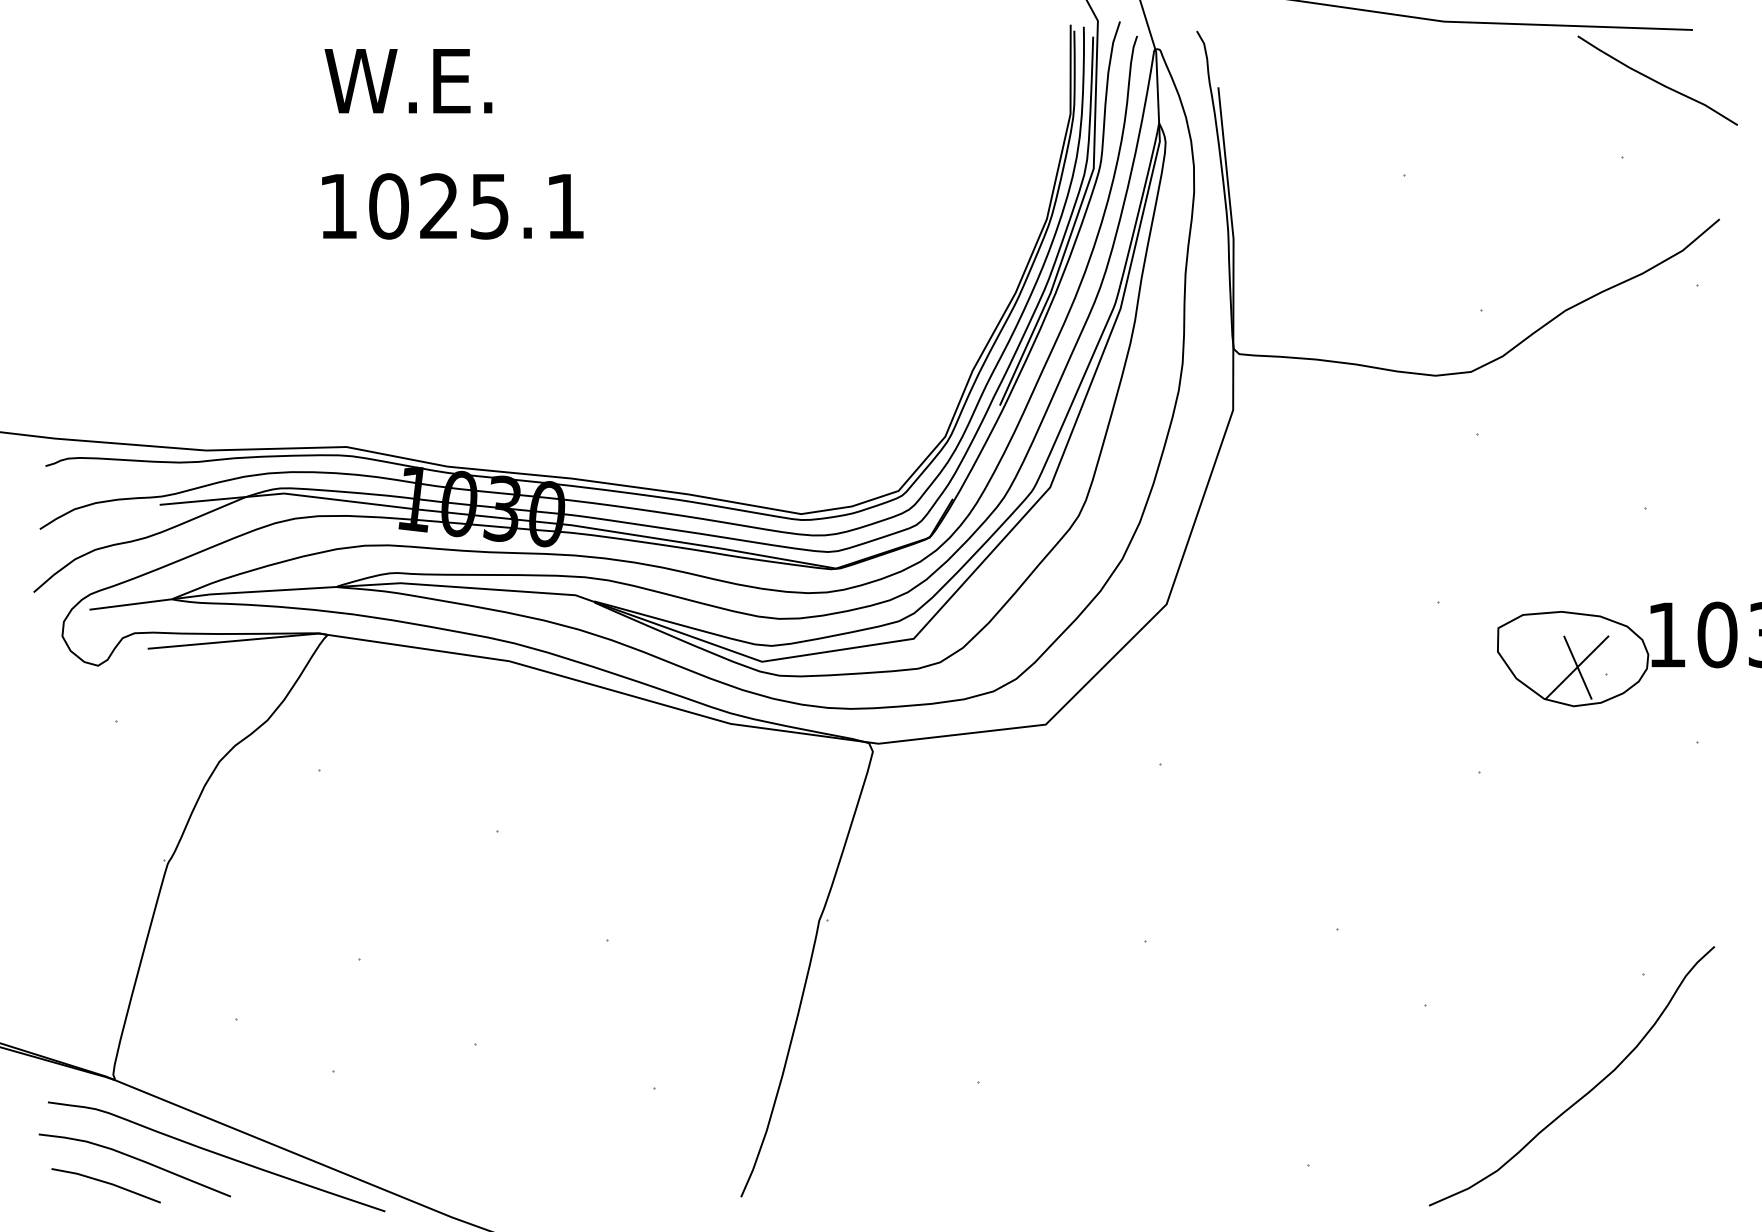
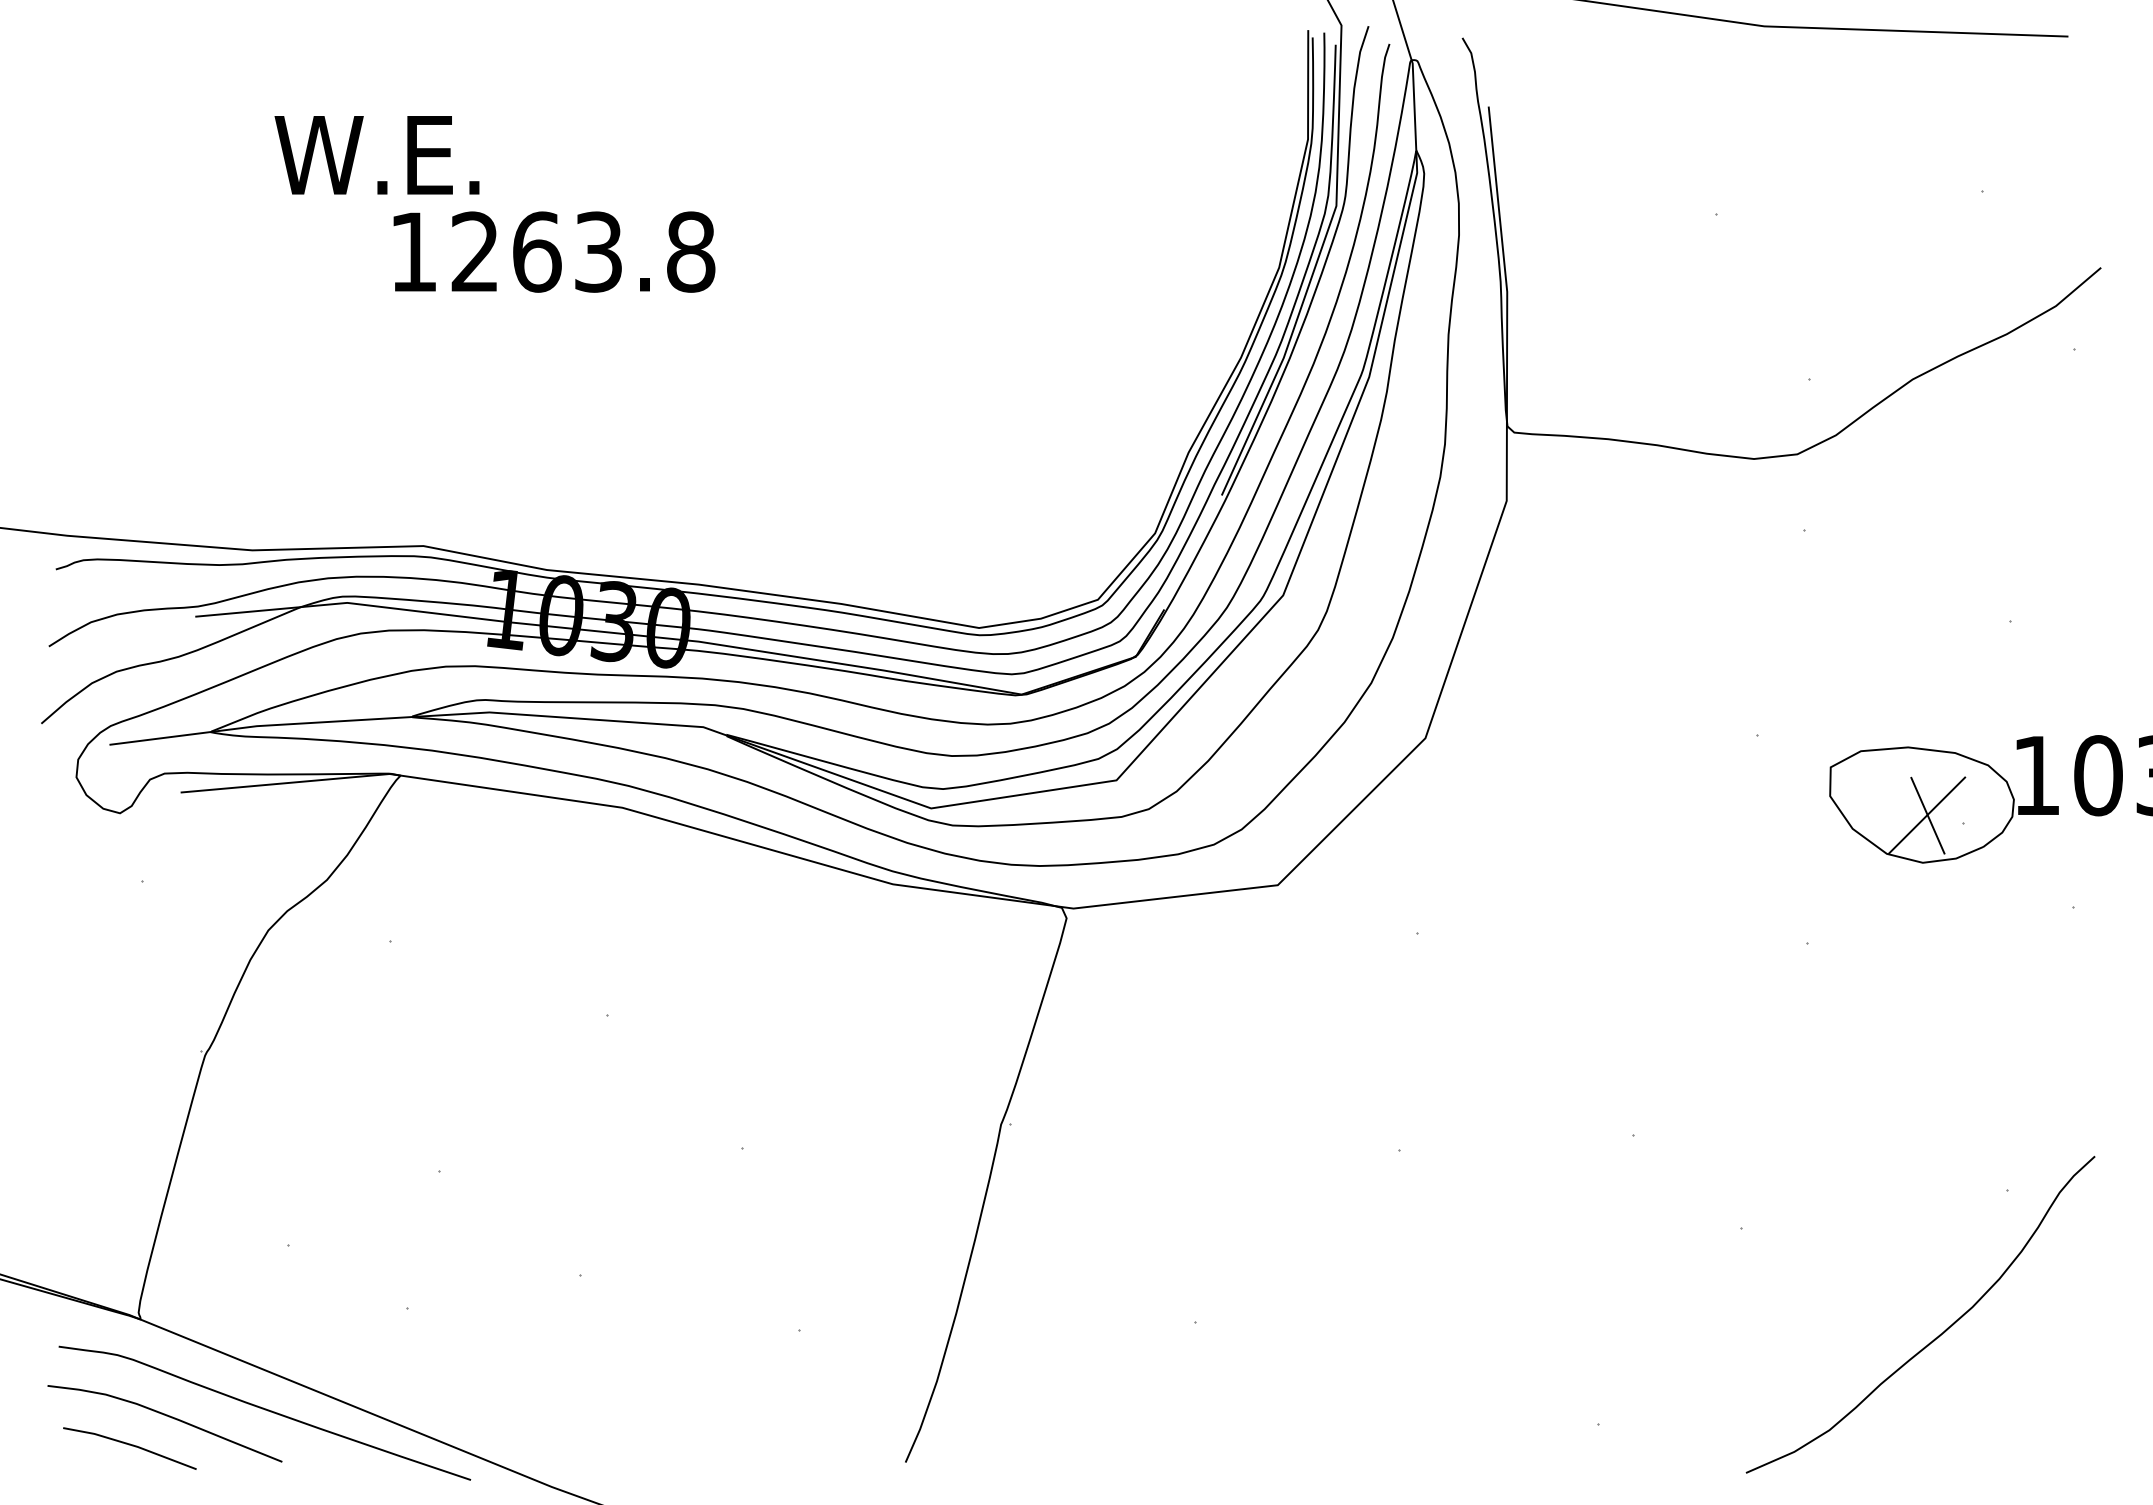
curve: (1656, 80) -> (2023, 98), removed
text: (408, 81) -> (377, 155), moved
text: (477, 206) -> (583, 252), 1025.1 -> 1263.8

